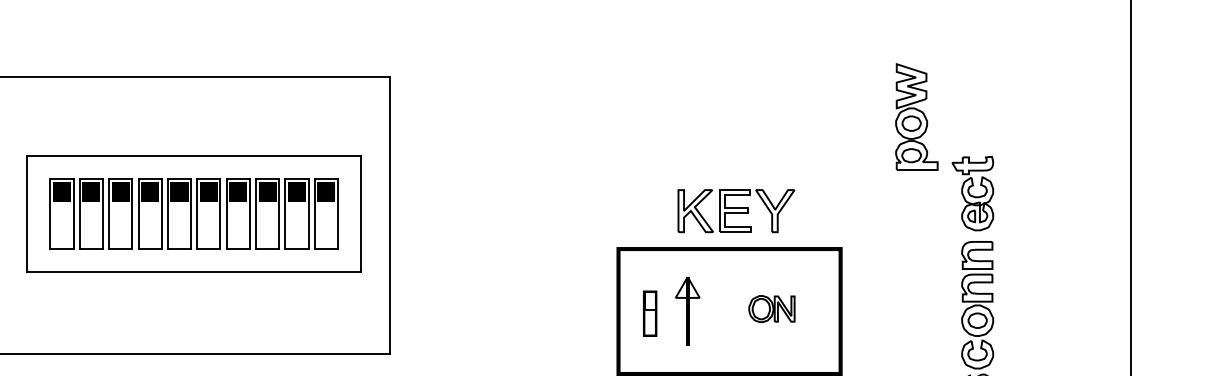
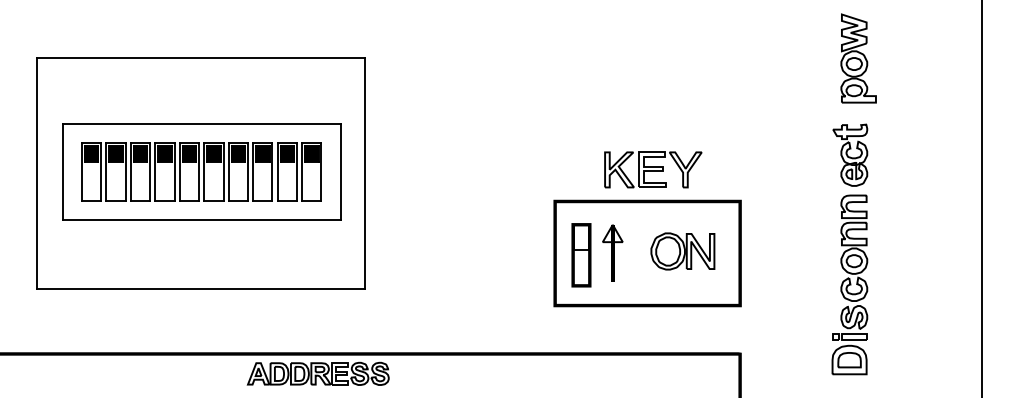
part: (916, 117) -> (858, 58), moved
part: (771, 309) -> (682, 251), size x1.67
part: (650, 313) -> (581, 255), size x1.67

